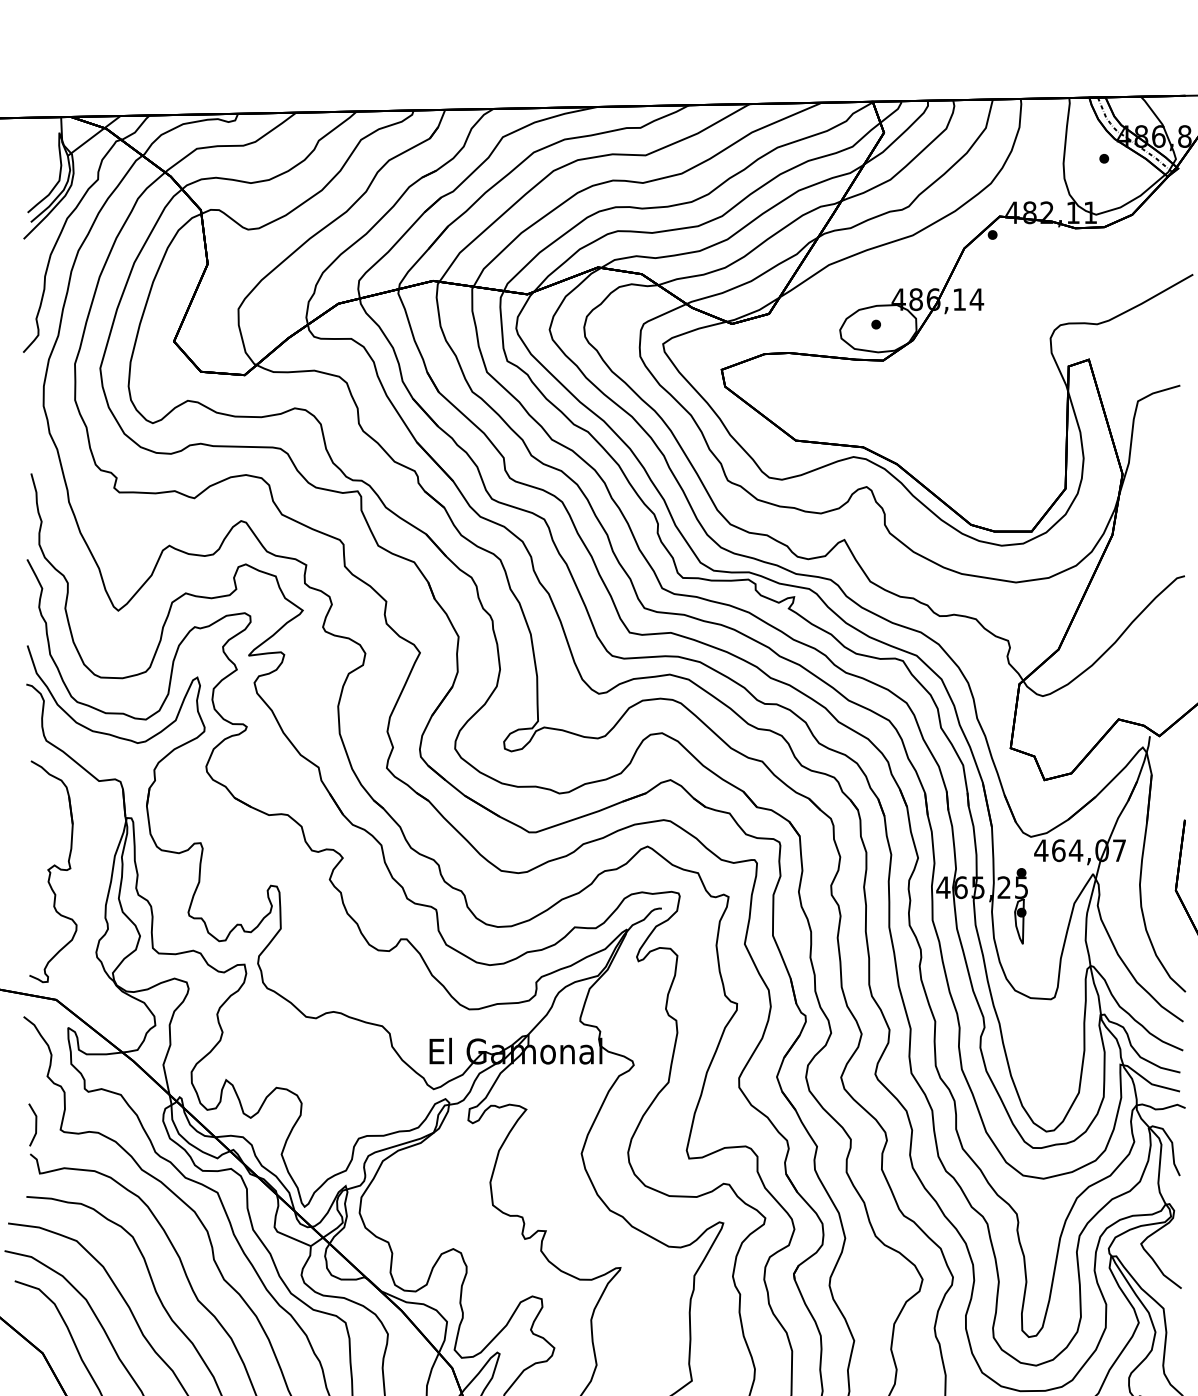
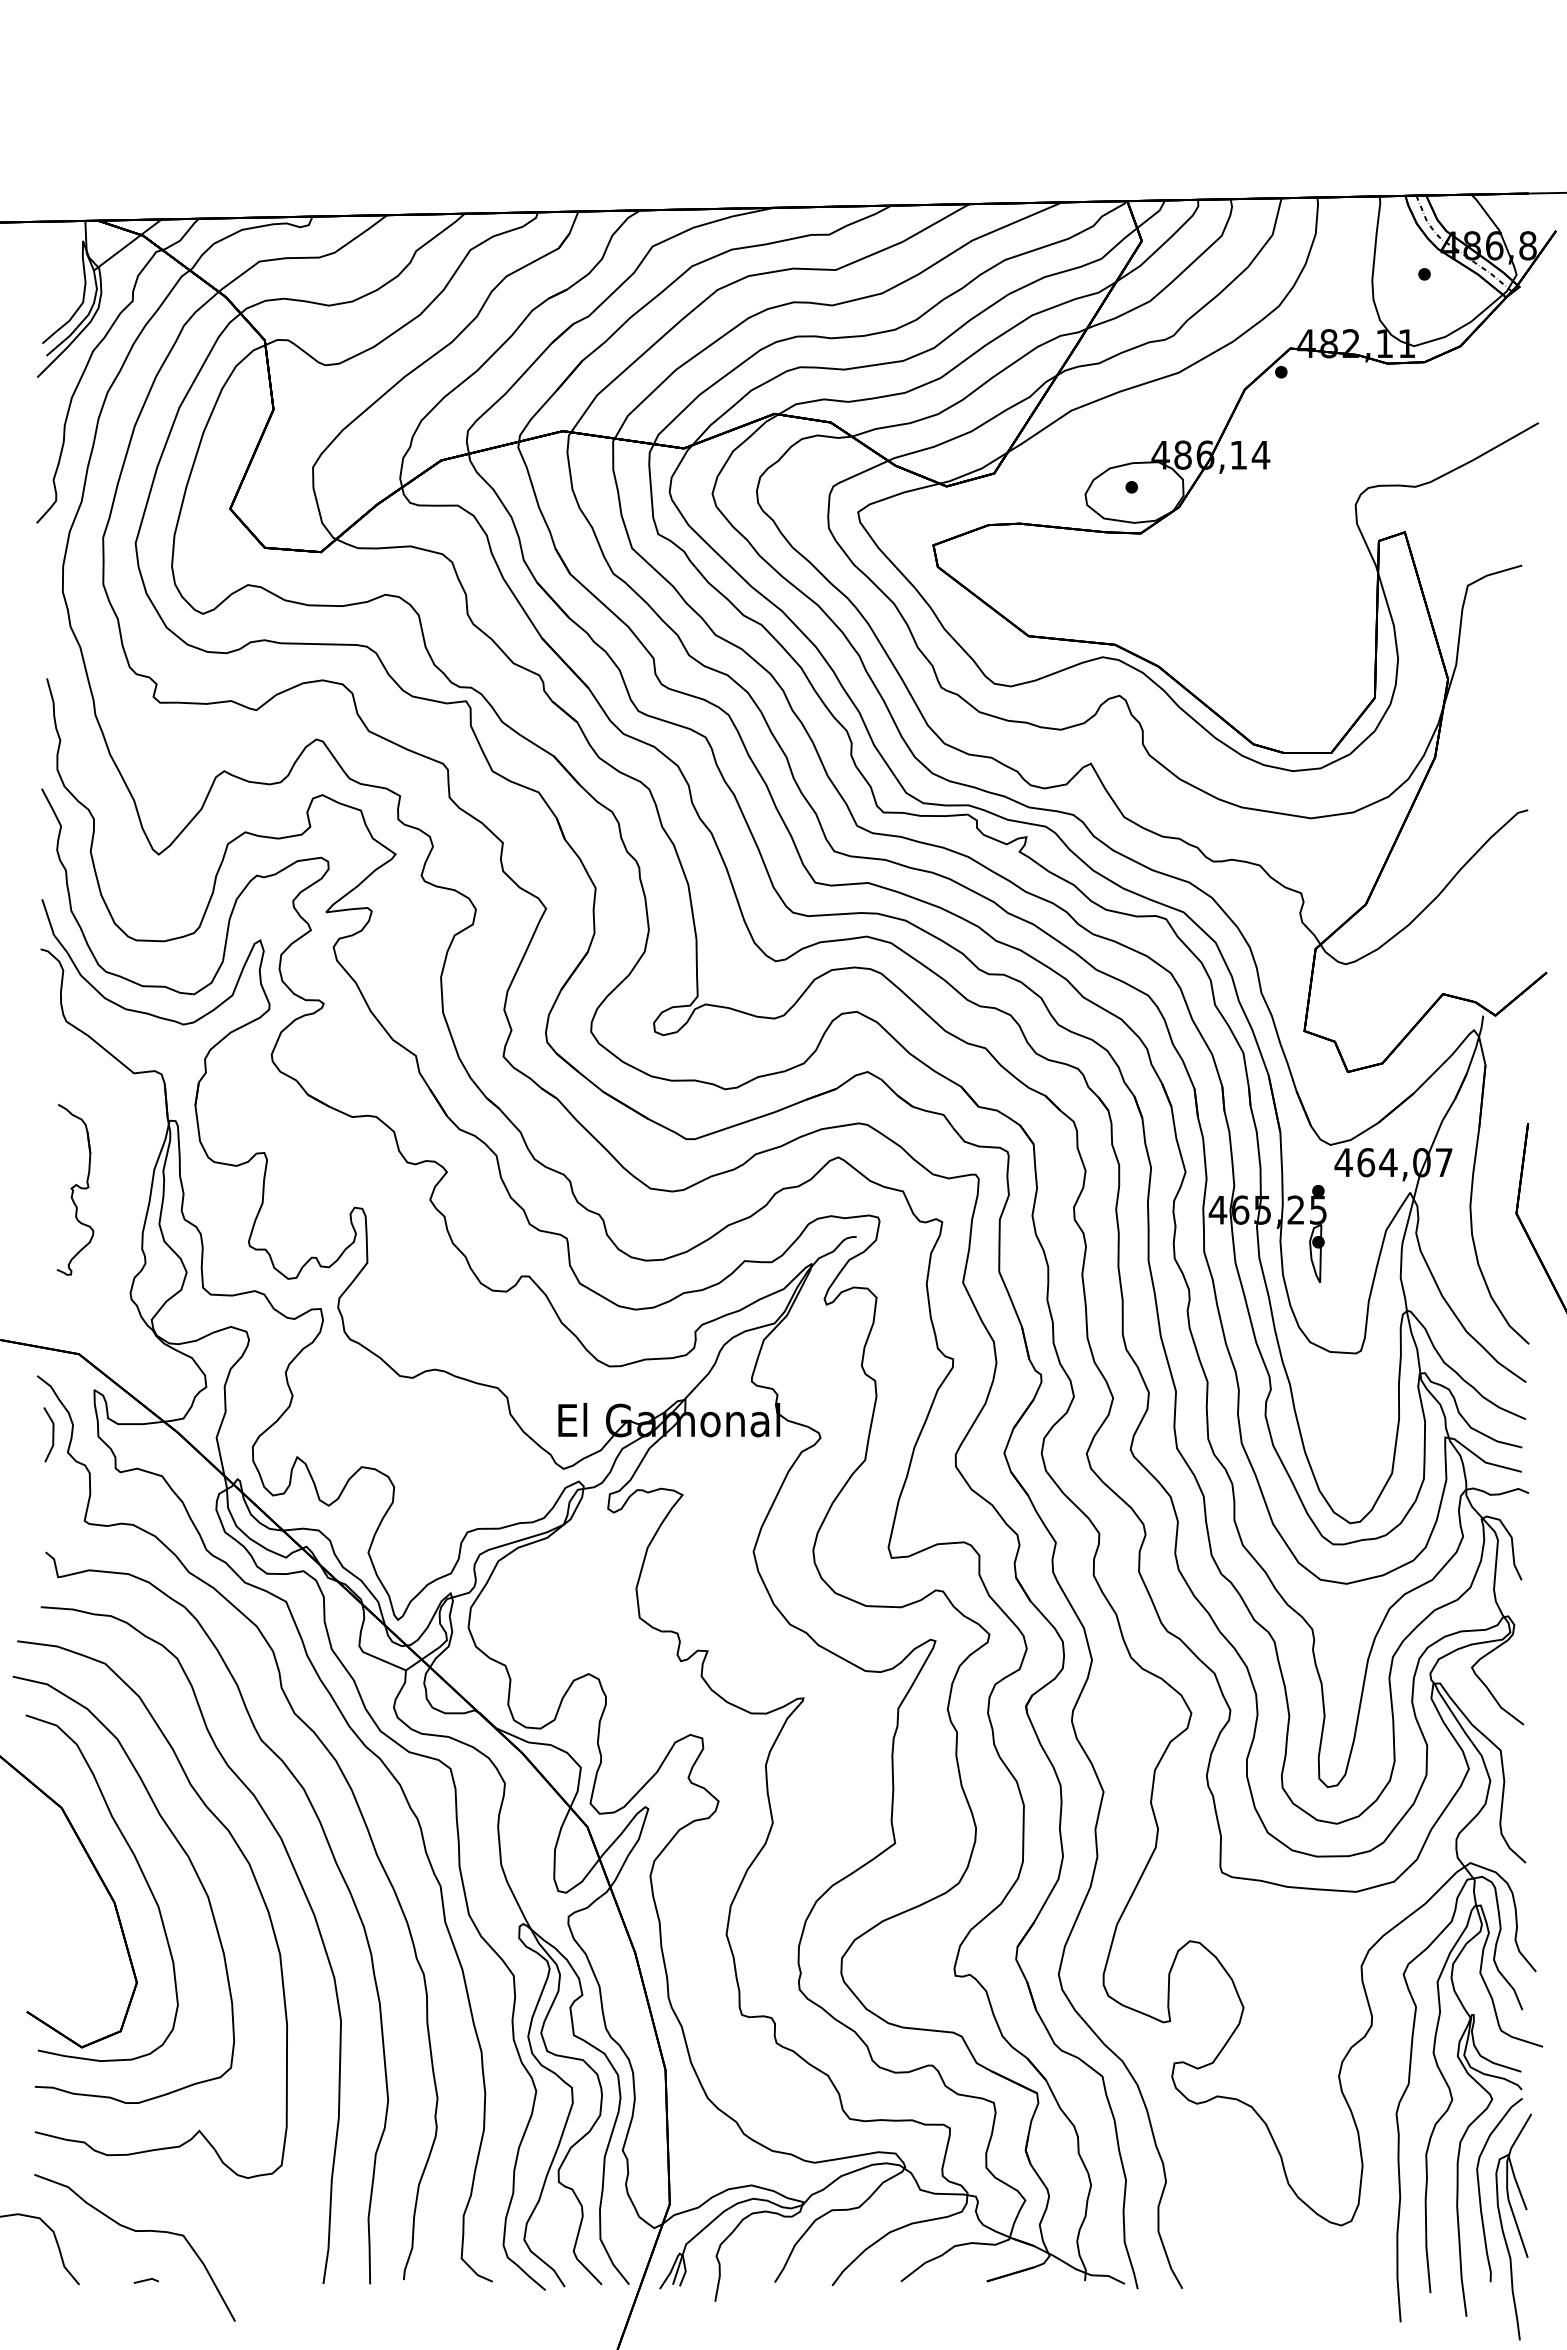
part: (53, 871) -> (75, 1189), size x0.6
line: (35, 1124) -> (52, 1434), moved

